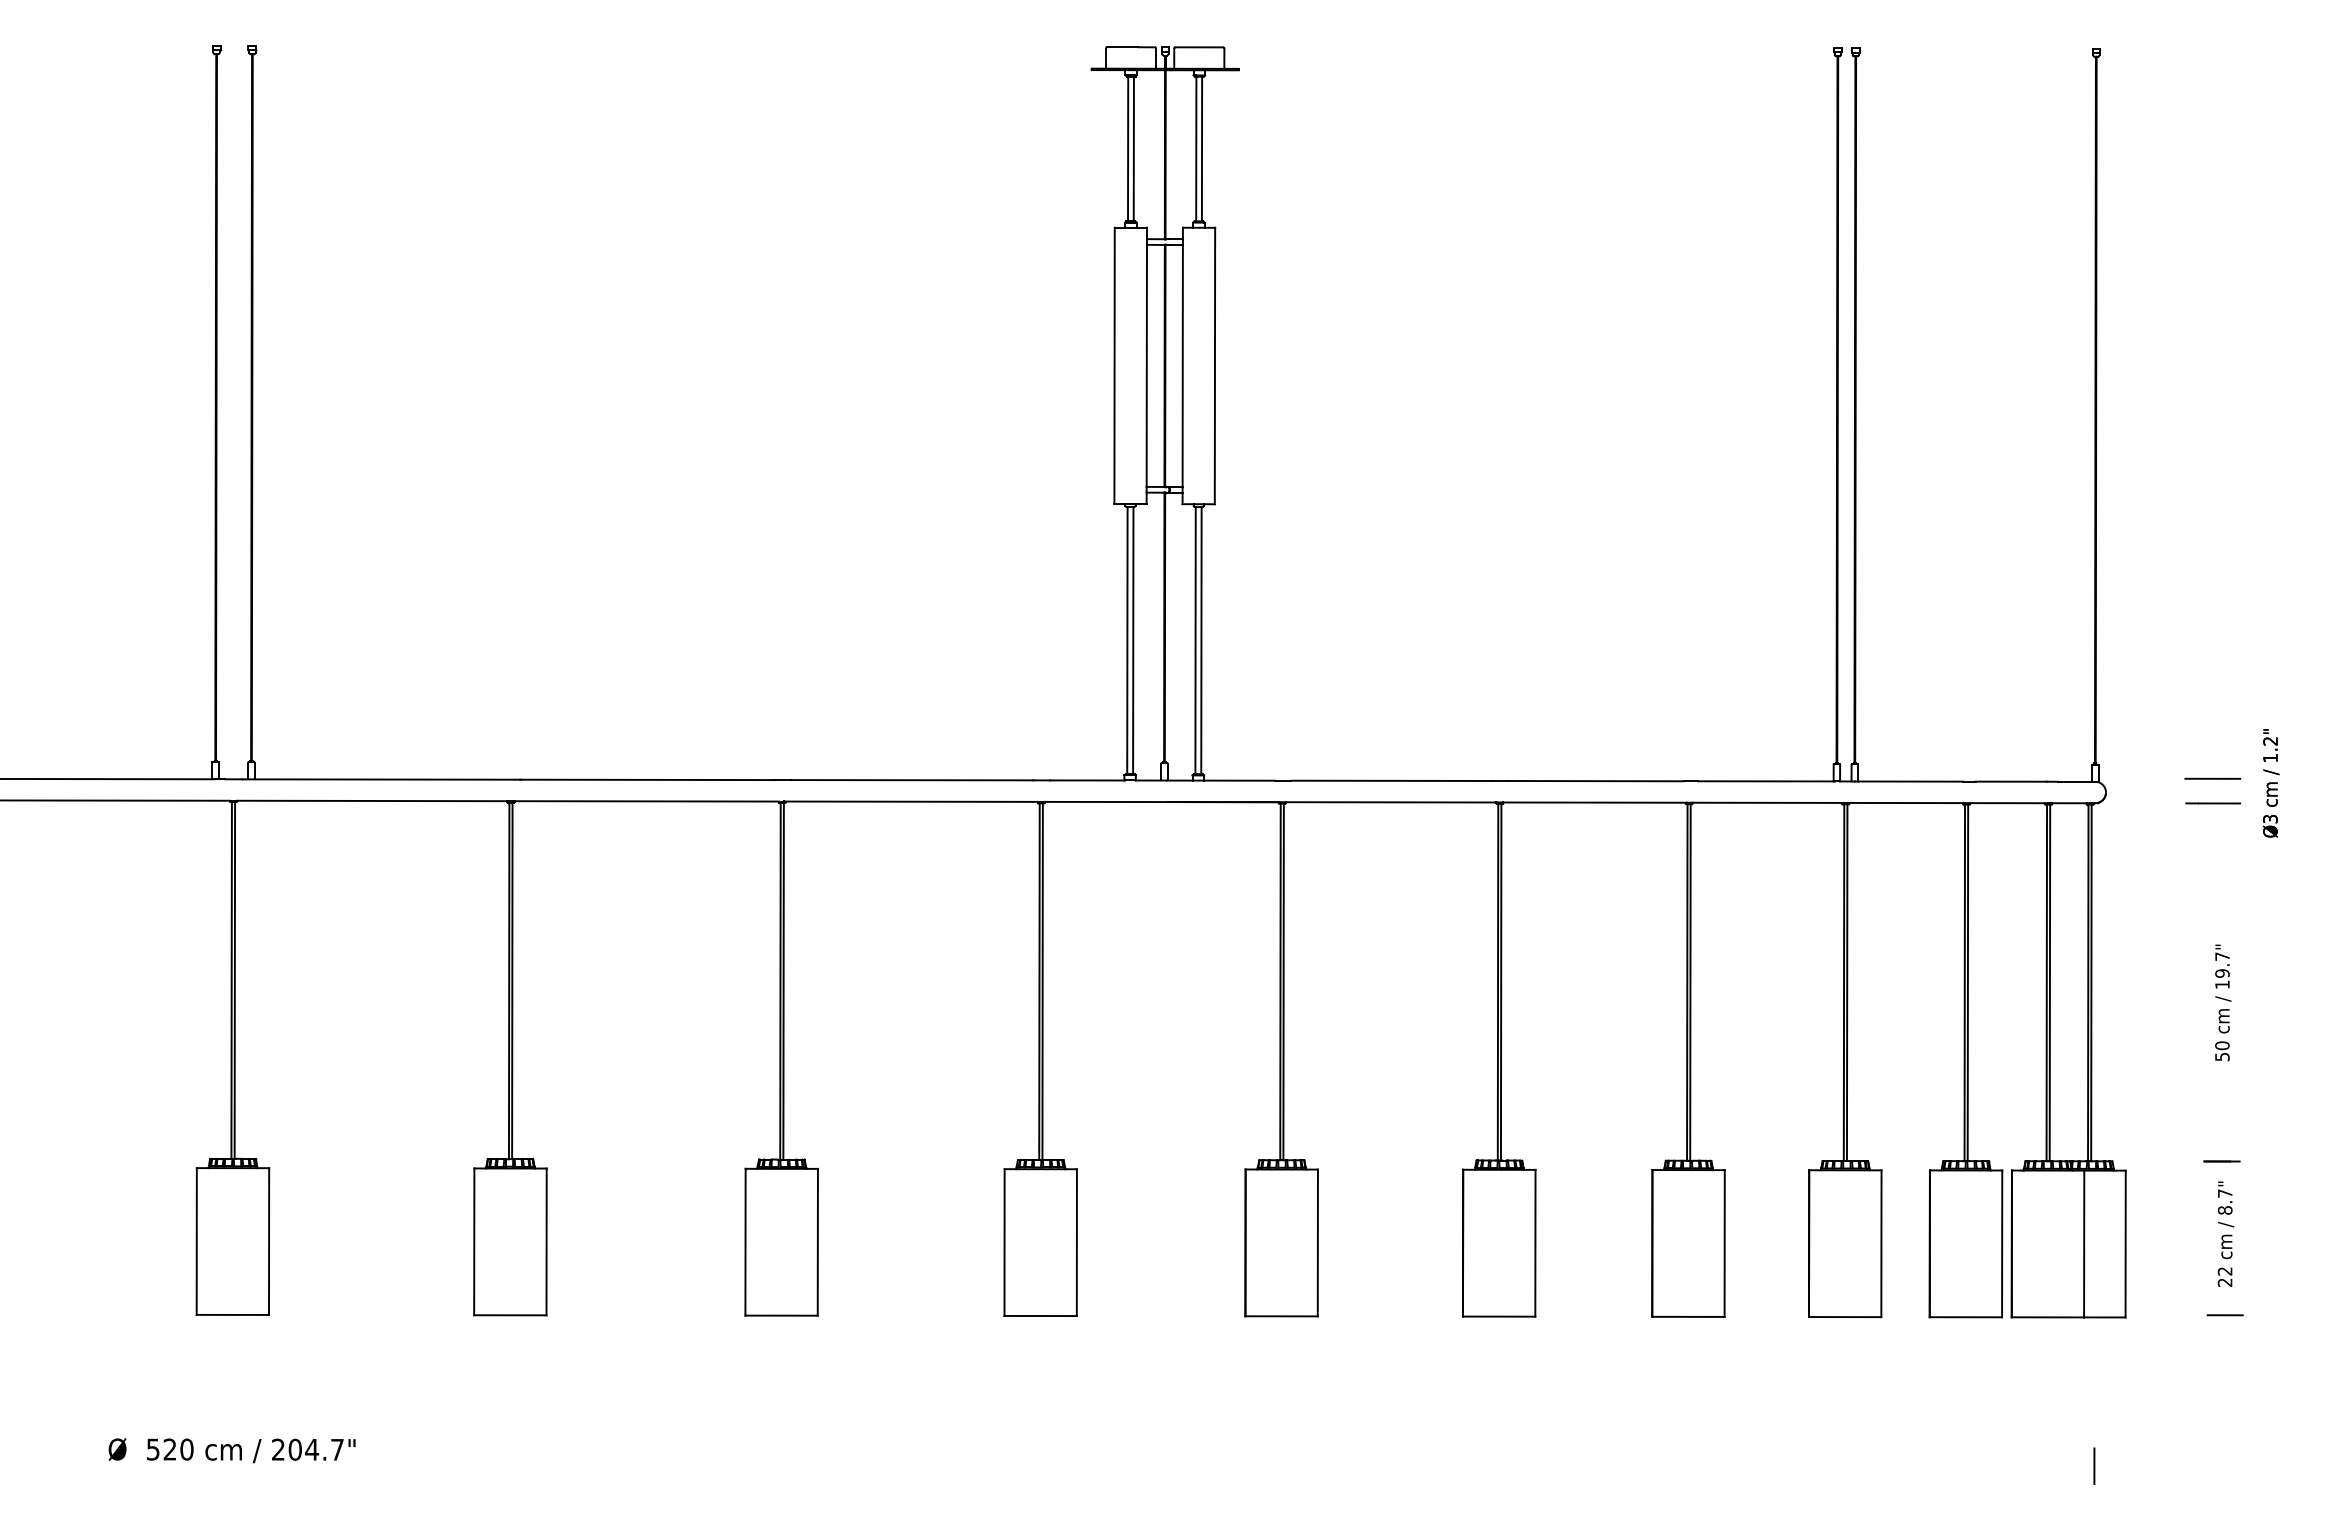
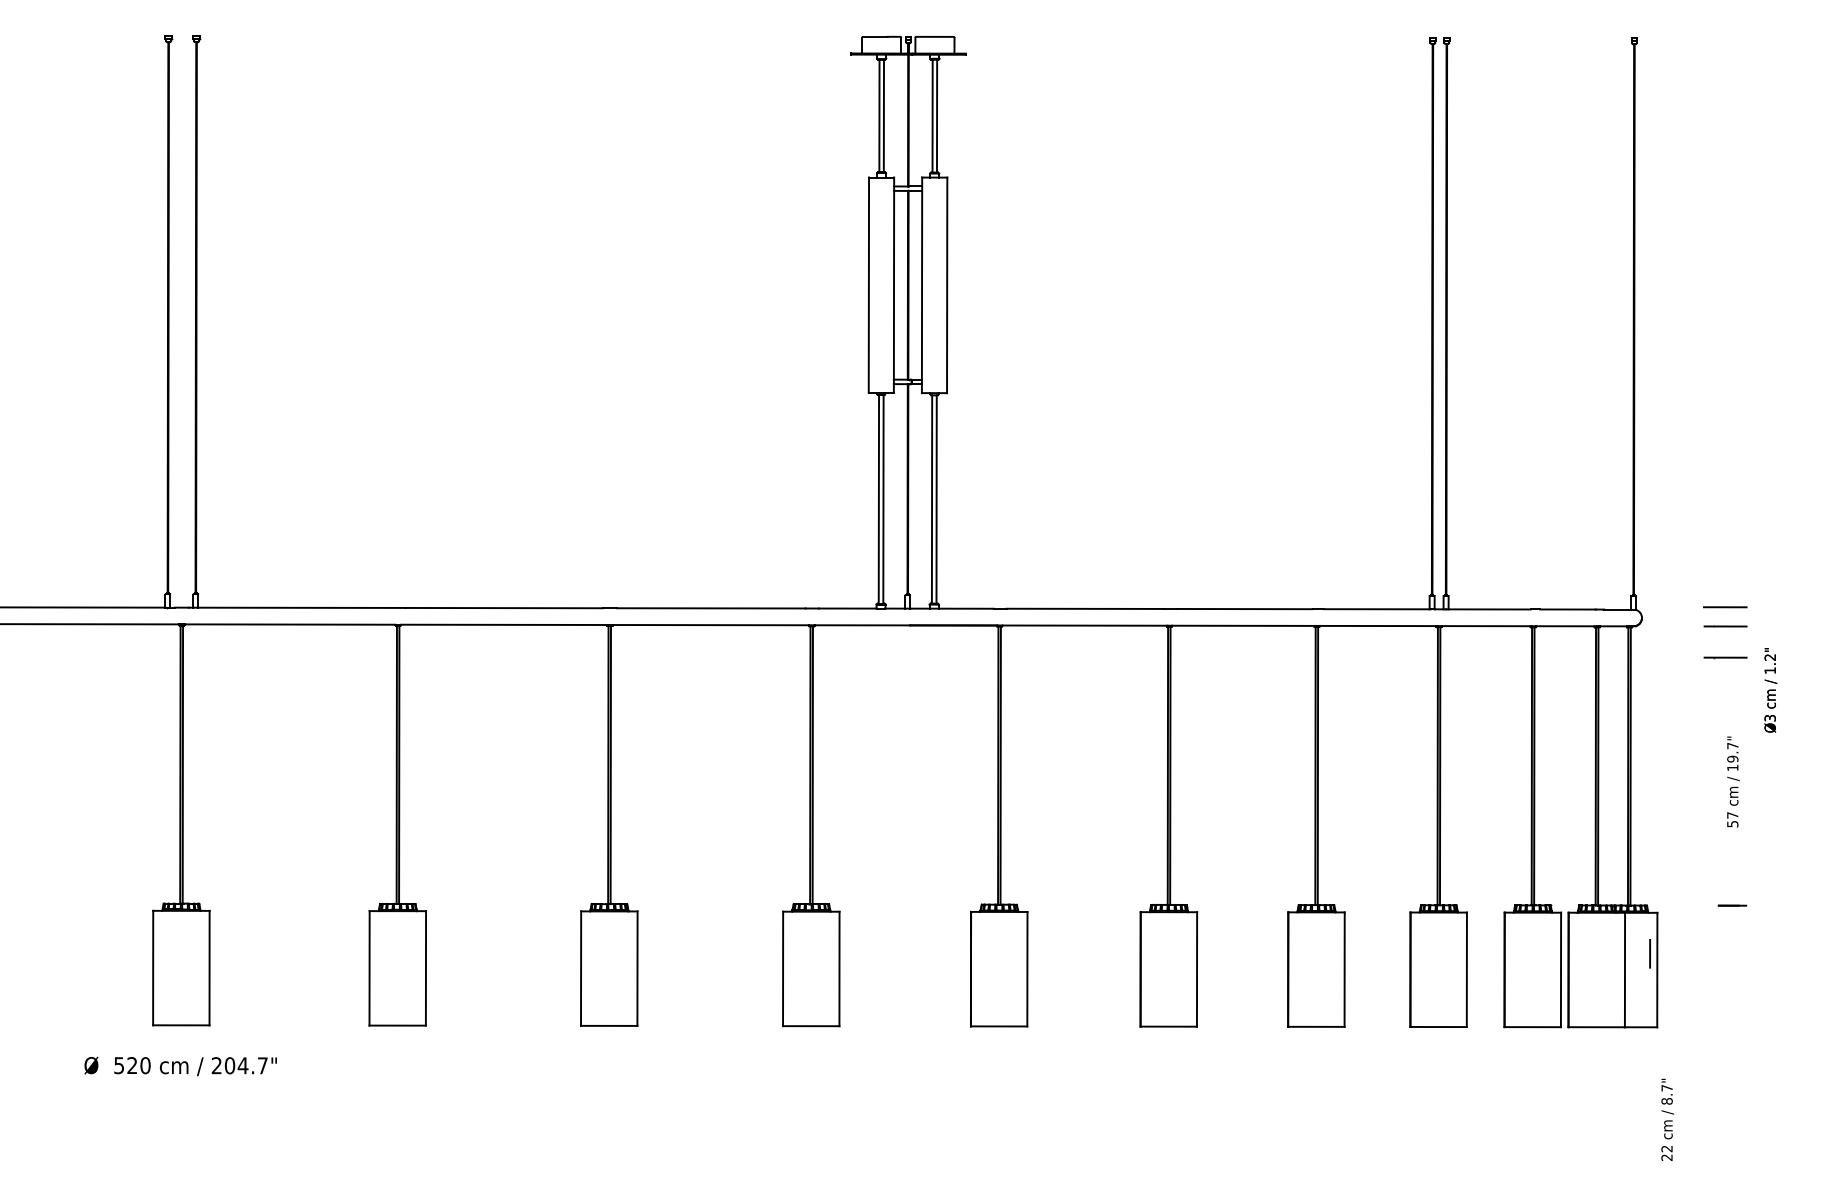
text: (2270, 783) -> (1770, 690), moved
line: (2212, 843) -> (1725, 657), added
text: (2222, 1045) -> (1732, 815), 50 -> 57
text: (2225, 1233) -> (1667, 1119), moved
line: (2224, 1315) -> (1734, 1025), removed
text: (231, 1450) -> (180, 1066), moved
line: (2094, 1465) -> (1650, 953), moved

